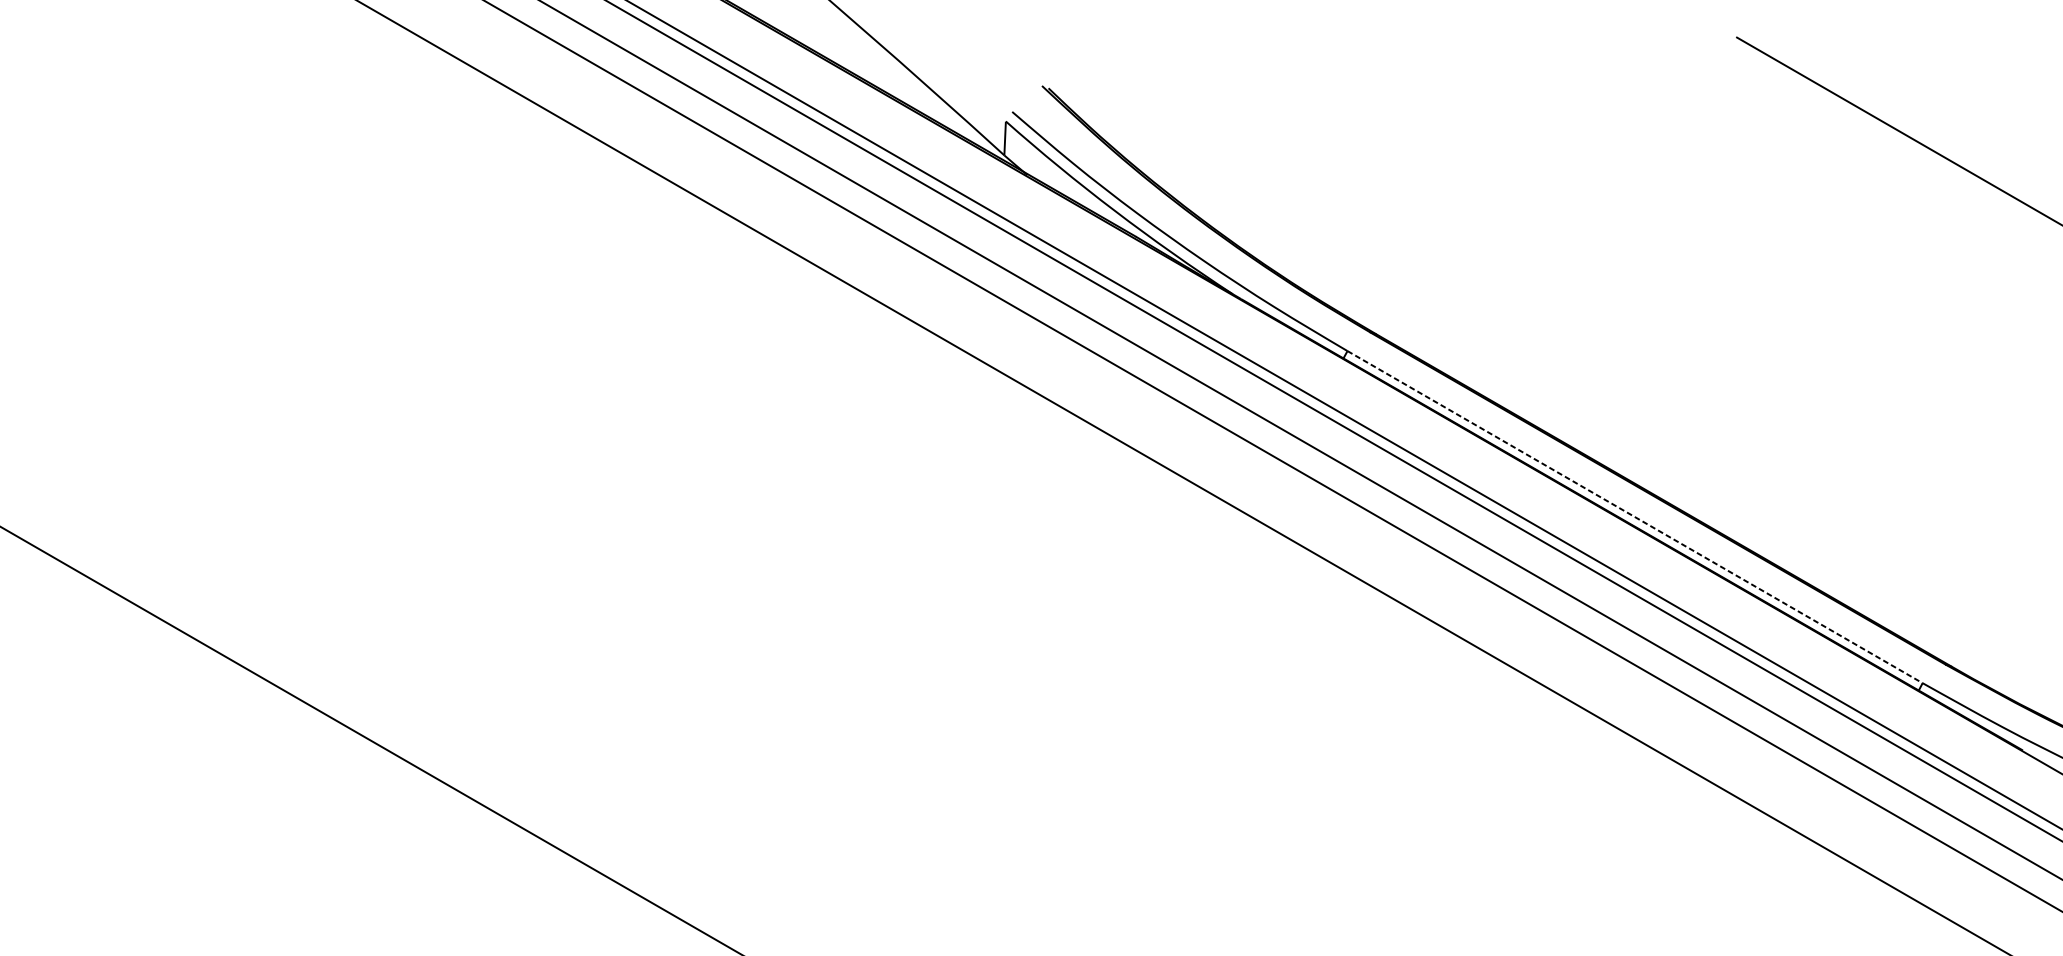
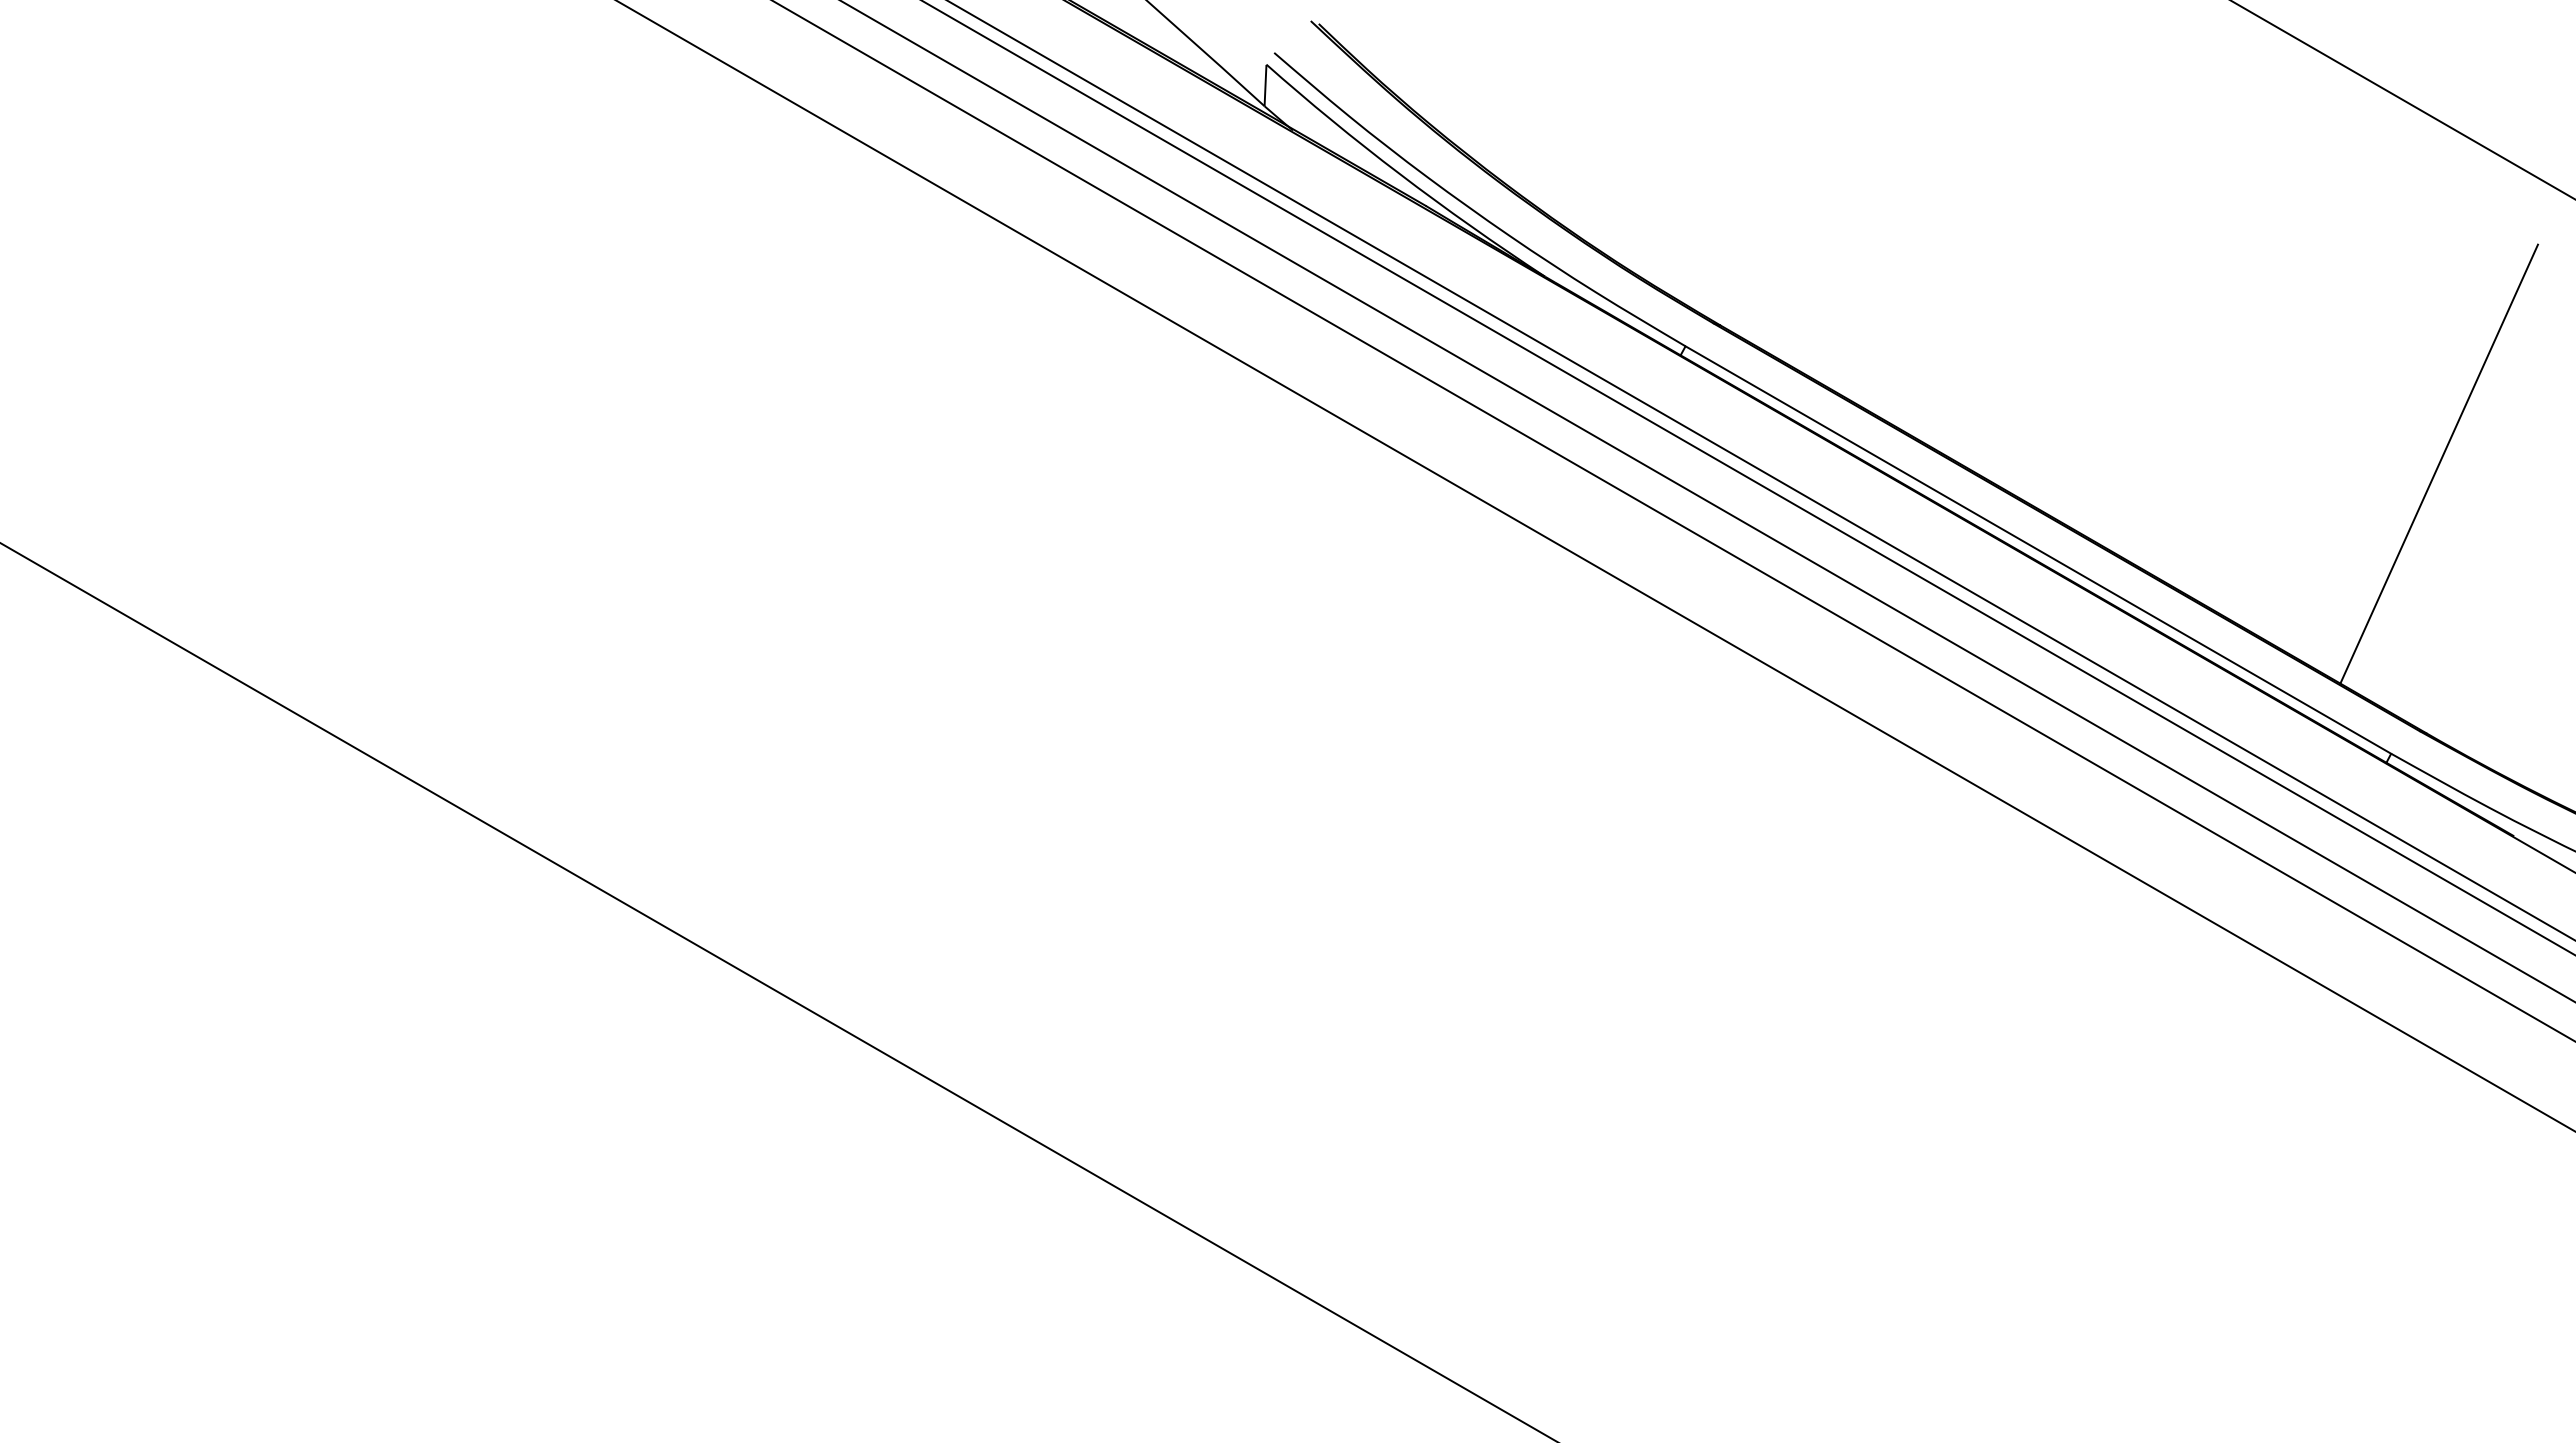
line: (1962, 446) -> (2439, 463), added
line: (1635, 517) -> (2038, 550), dashed -> solid

